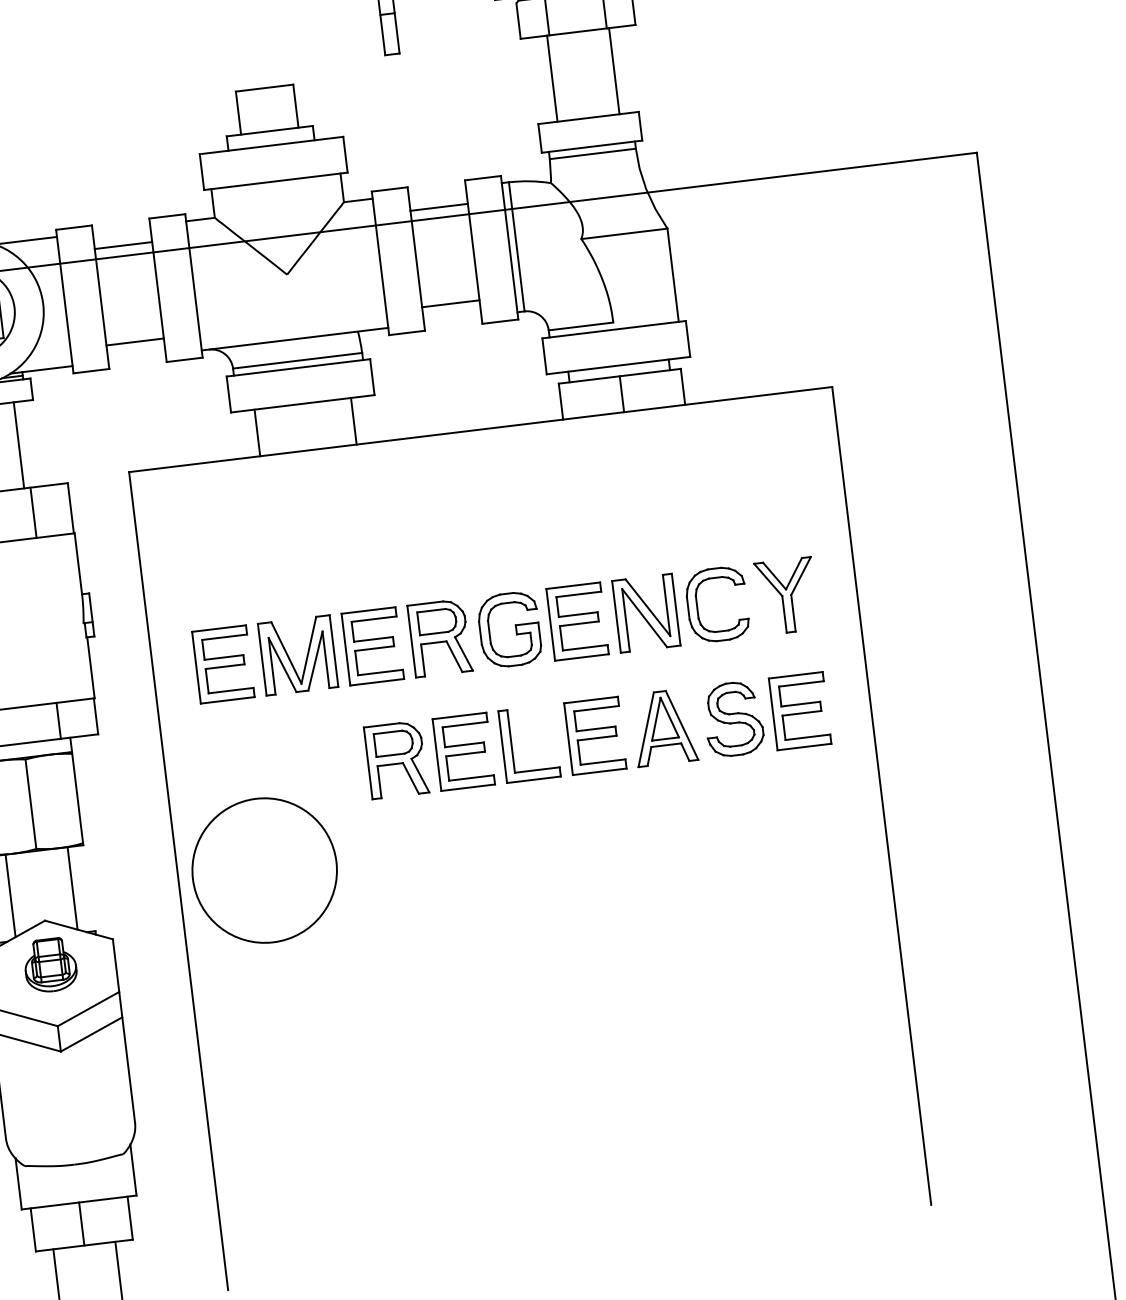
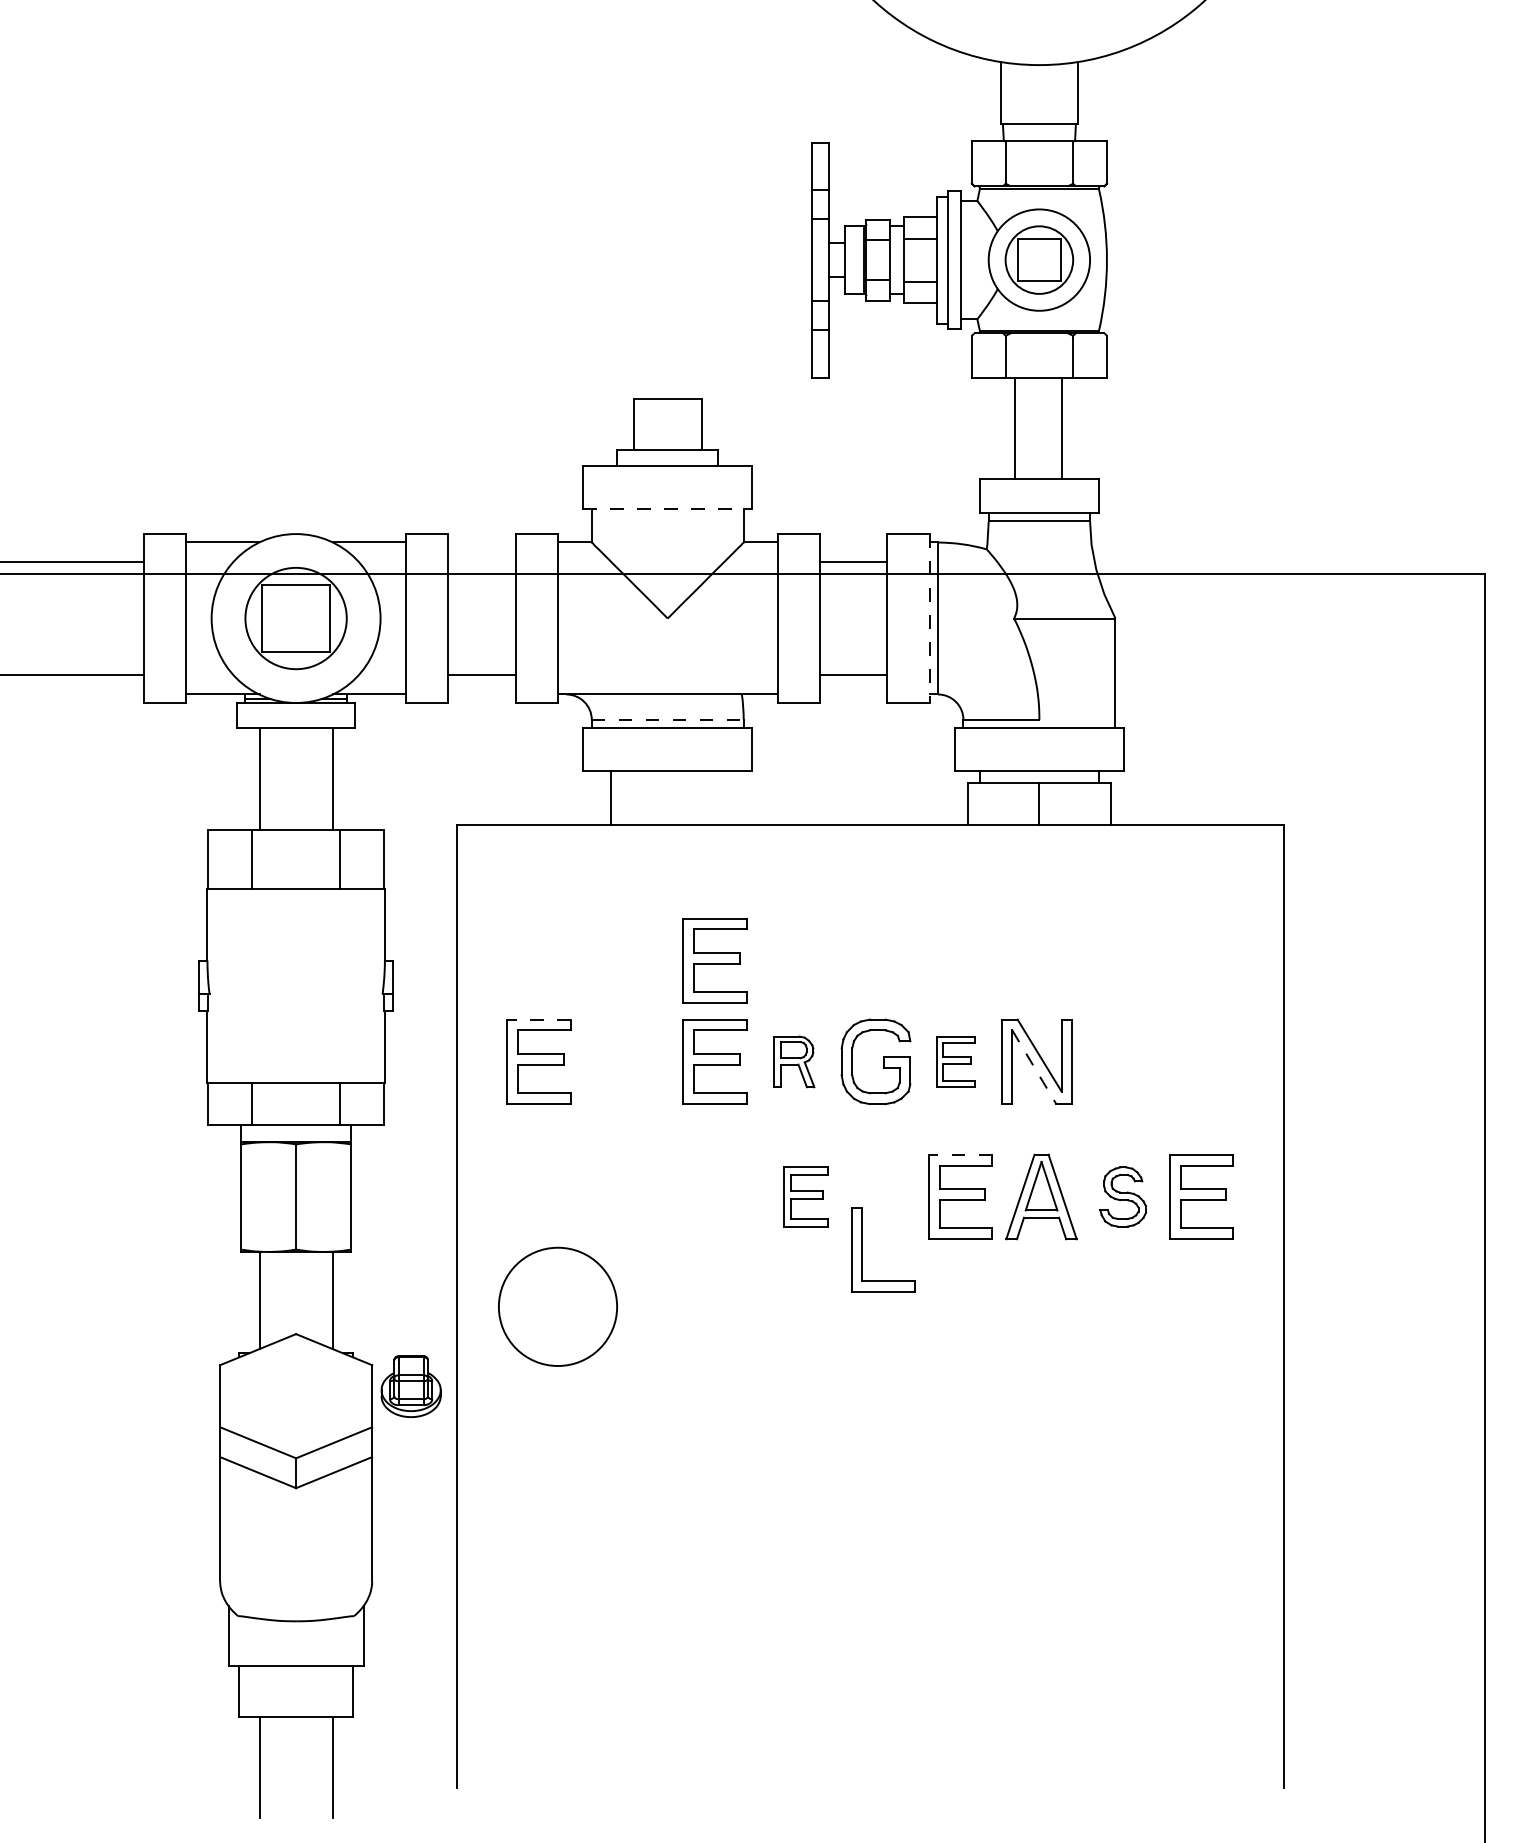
line: (613, 71) -> (1014, 428), moved
line: (551, 78) -> (1061, 428), moved
line: (276, 181) -> (668, 508), solid -> dashed
line: (123, 245) -> (481, 561), removed
line: (509, 248) -> (929, 619), solid -> dashed
line: (298, 360) -> (668, 719), solid -> dashed
line: (353, 420) -> (724, 797), removed
part: (362, 560) -> (714, 960), added
part: (786, 595) -> (1202, 1061), removed
part: (697, 606) -> (1097, 1061), removed
line: (644, 618) -> (1034, 1067), solid -> dashed
part: (577, 621) -> (955, 1061), size x0.6
line: (219, 628) -> (539, 1019), solid -> dashed
part: (440, 637) -> (794, 1061), size x0.6
part: (290, 658) -> (617, 1064), removed
line: (590, 699) -> (960, 1154), solid -> dashed
part: (732, 718) -> (1122, 1196), size x0.7
part: (512, 745) -> (862, 1249), moved
part: (463, 751) -> (805, 1196), size x0.7
part: (396, 759) -> (726, 1196), removed
circle: (264, 870) -> (557, 1306), size x0.7
part: (49, 965) -> (410, 1386), moved
line: (82, 1223) -> (296, 1690), removed

